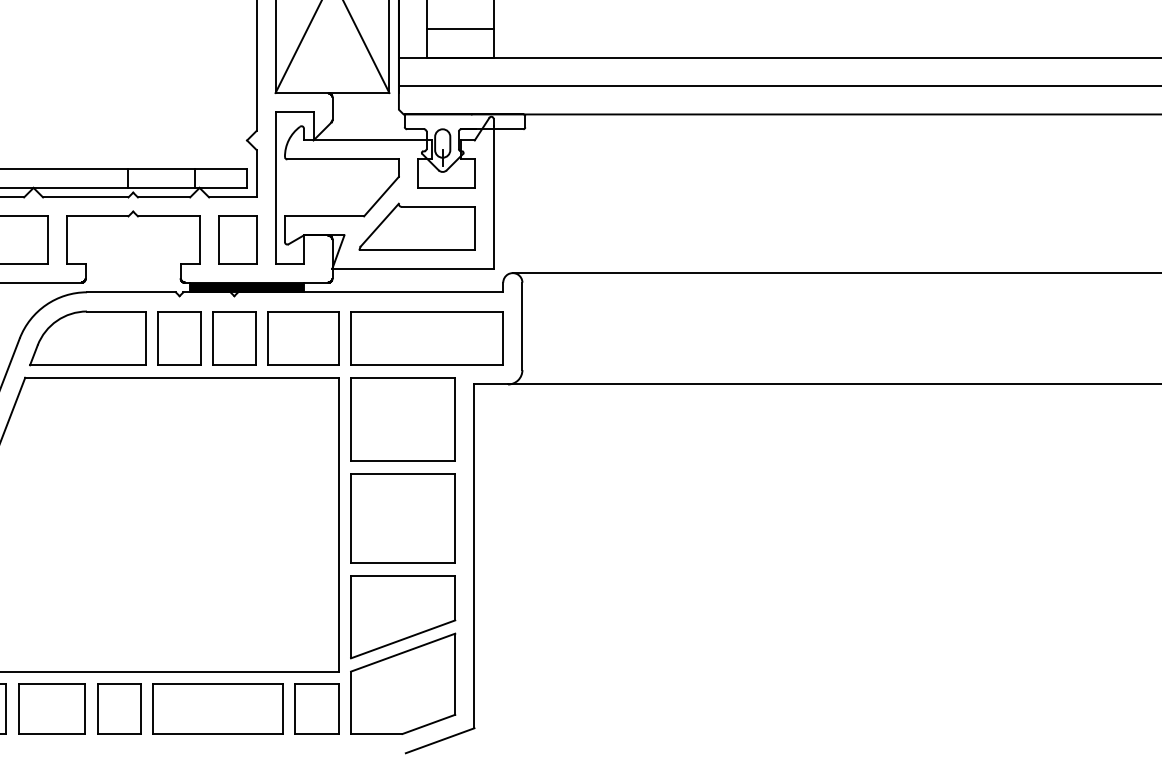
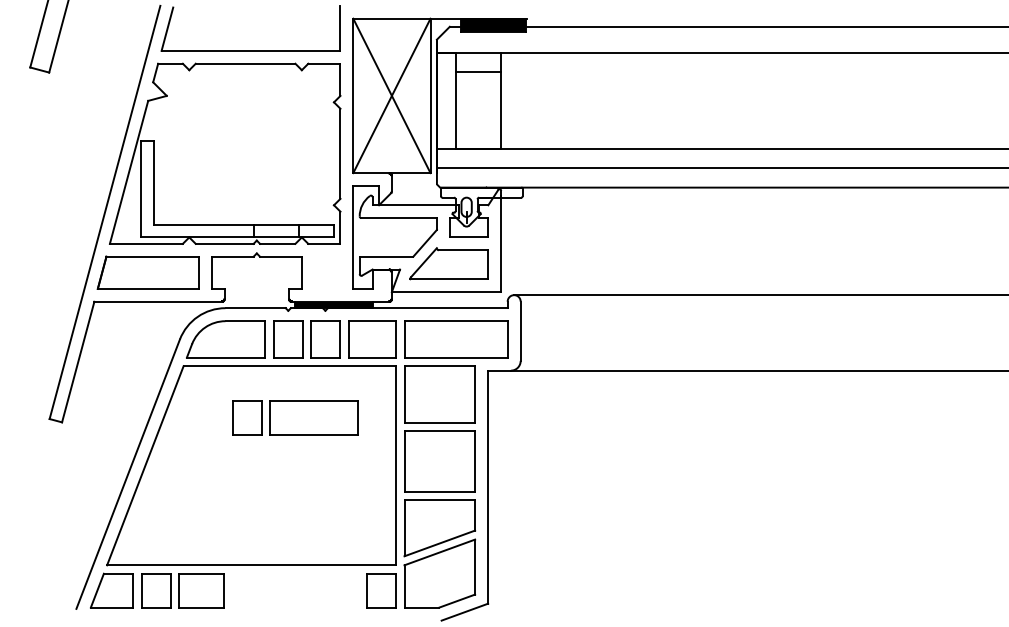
line: (460, 28) -> (478, 129), removed
part: (237, 239) -> (327, 272), removed
part: (190, 708) -> (295, 417), moved

